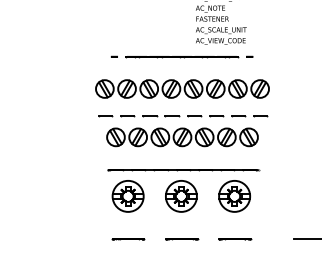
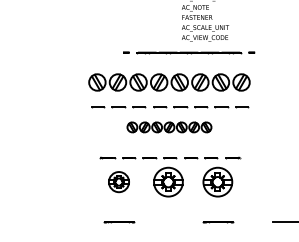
line: (182, 56) -> (189, 52), moved
part: (182, 137) -> (169, 127), size x0.6
line: (183, 169) -> (170, 157), solid -> dashed
part: (127, 195) -> (118, 181), size x0.7
line: (182, 239) -> (169, 222), removed

